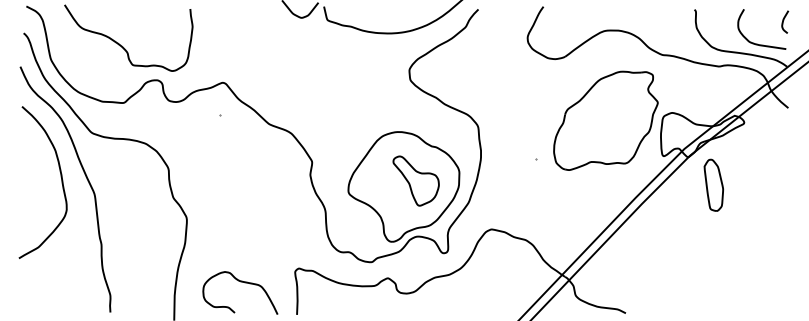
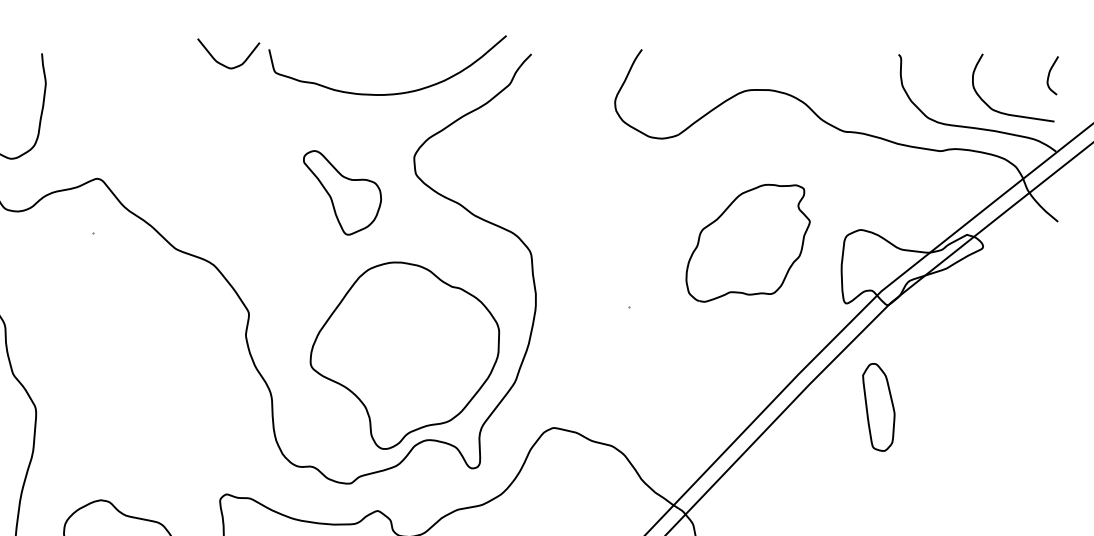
part: (605, 120) -> (747, 242), size x0.7
part: (415, 180) -> (341, 191), moved
part: (713, 184) -> (878, 405), moved

